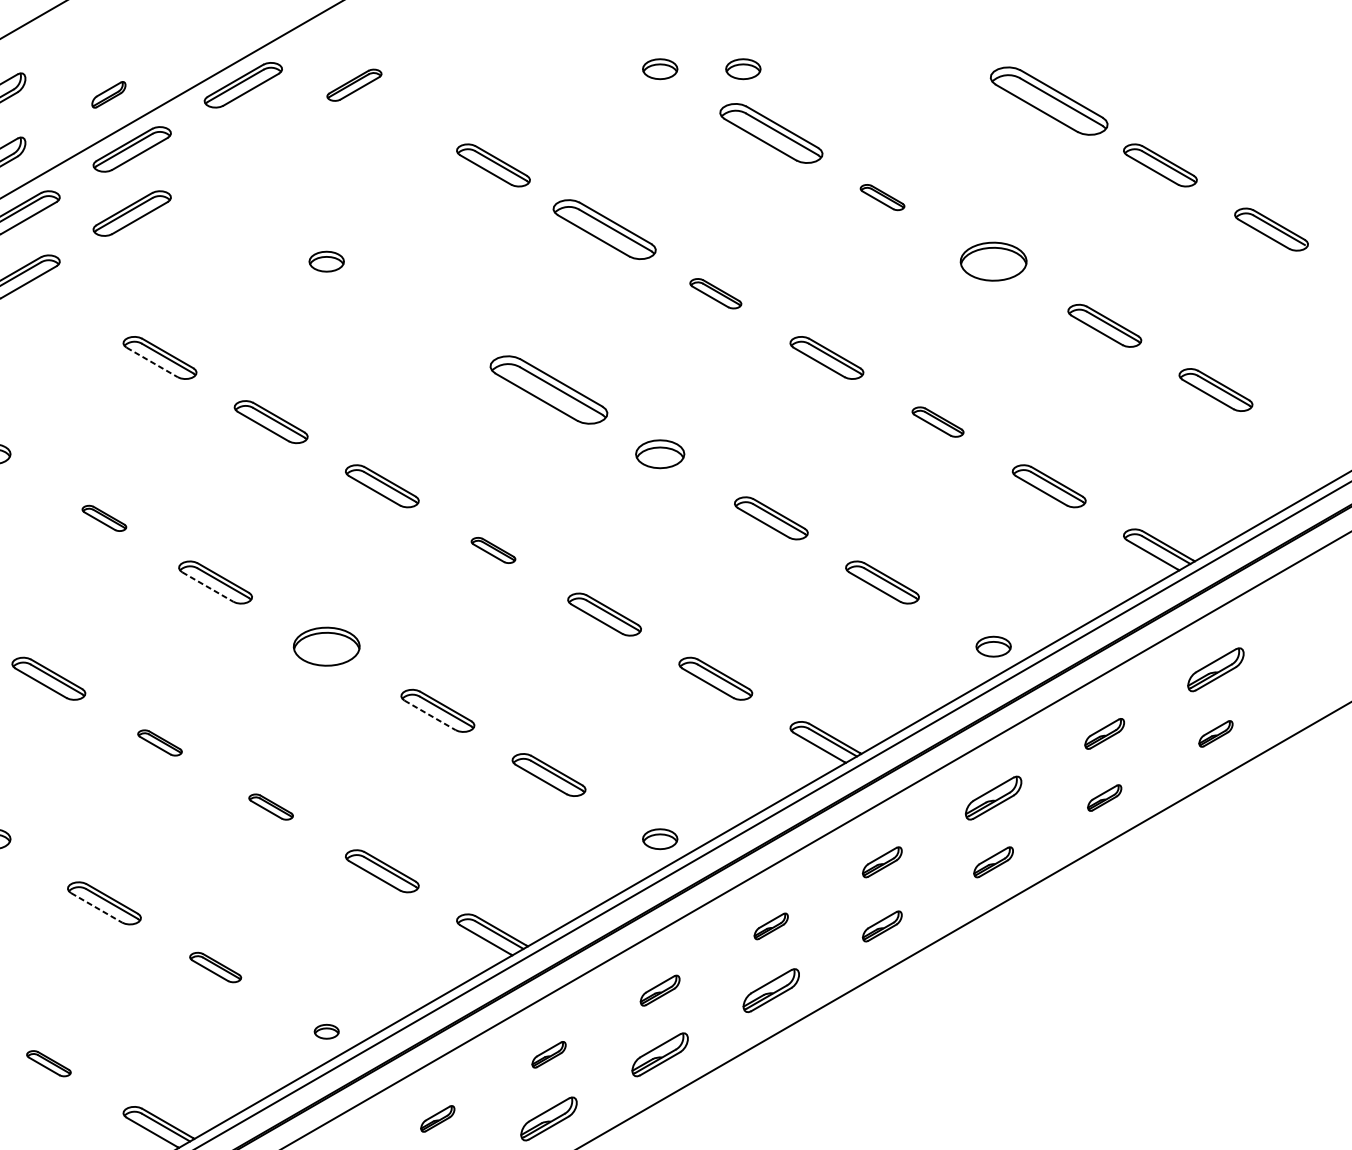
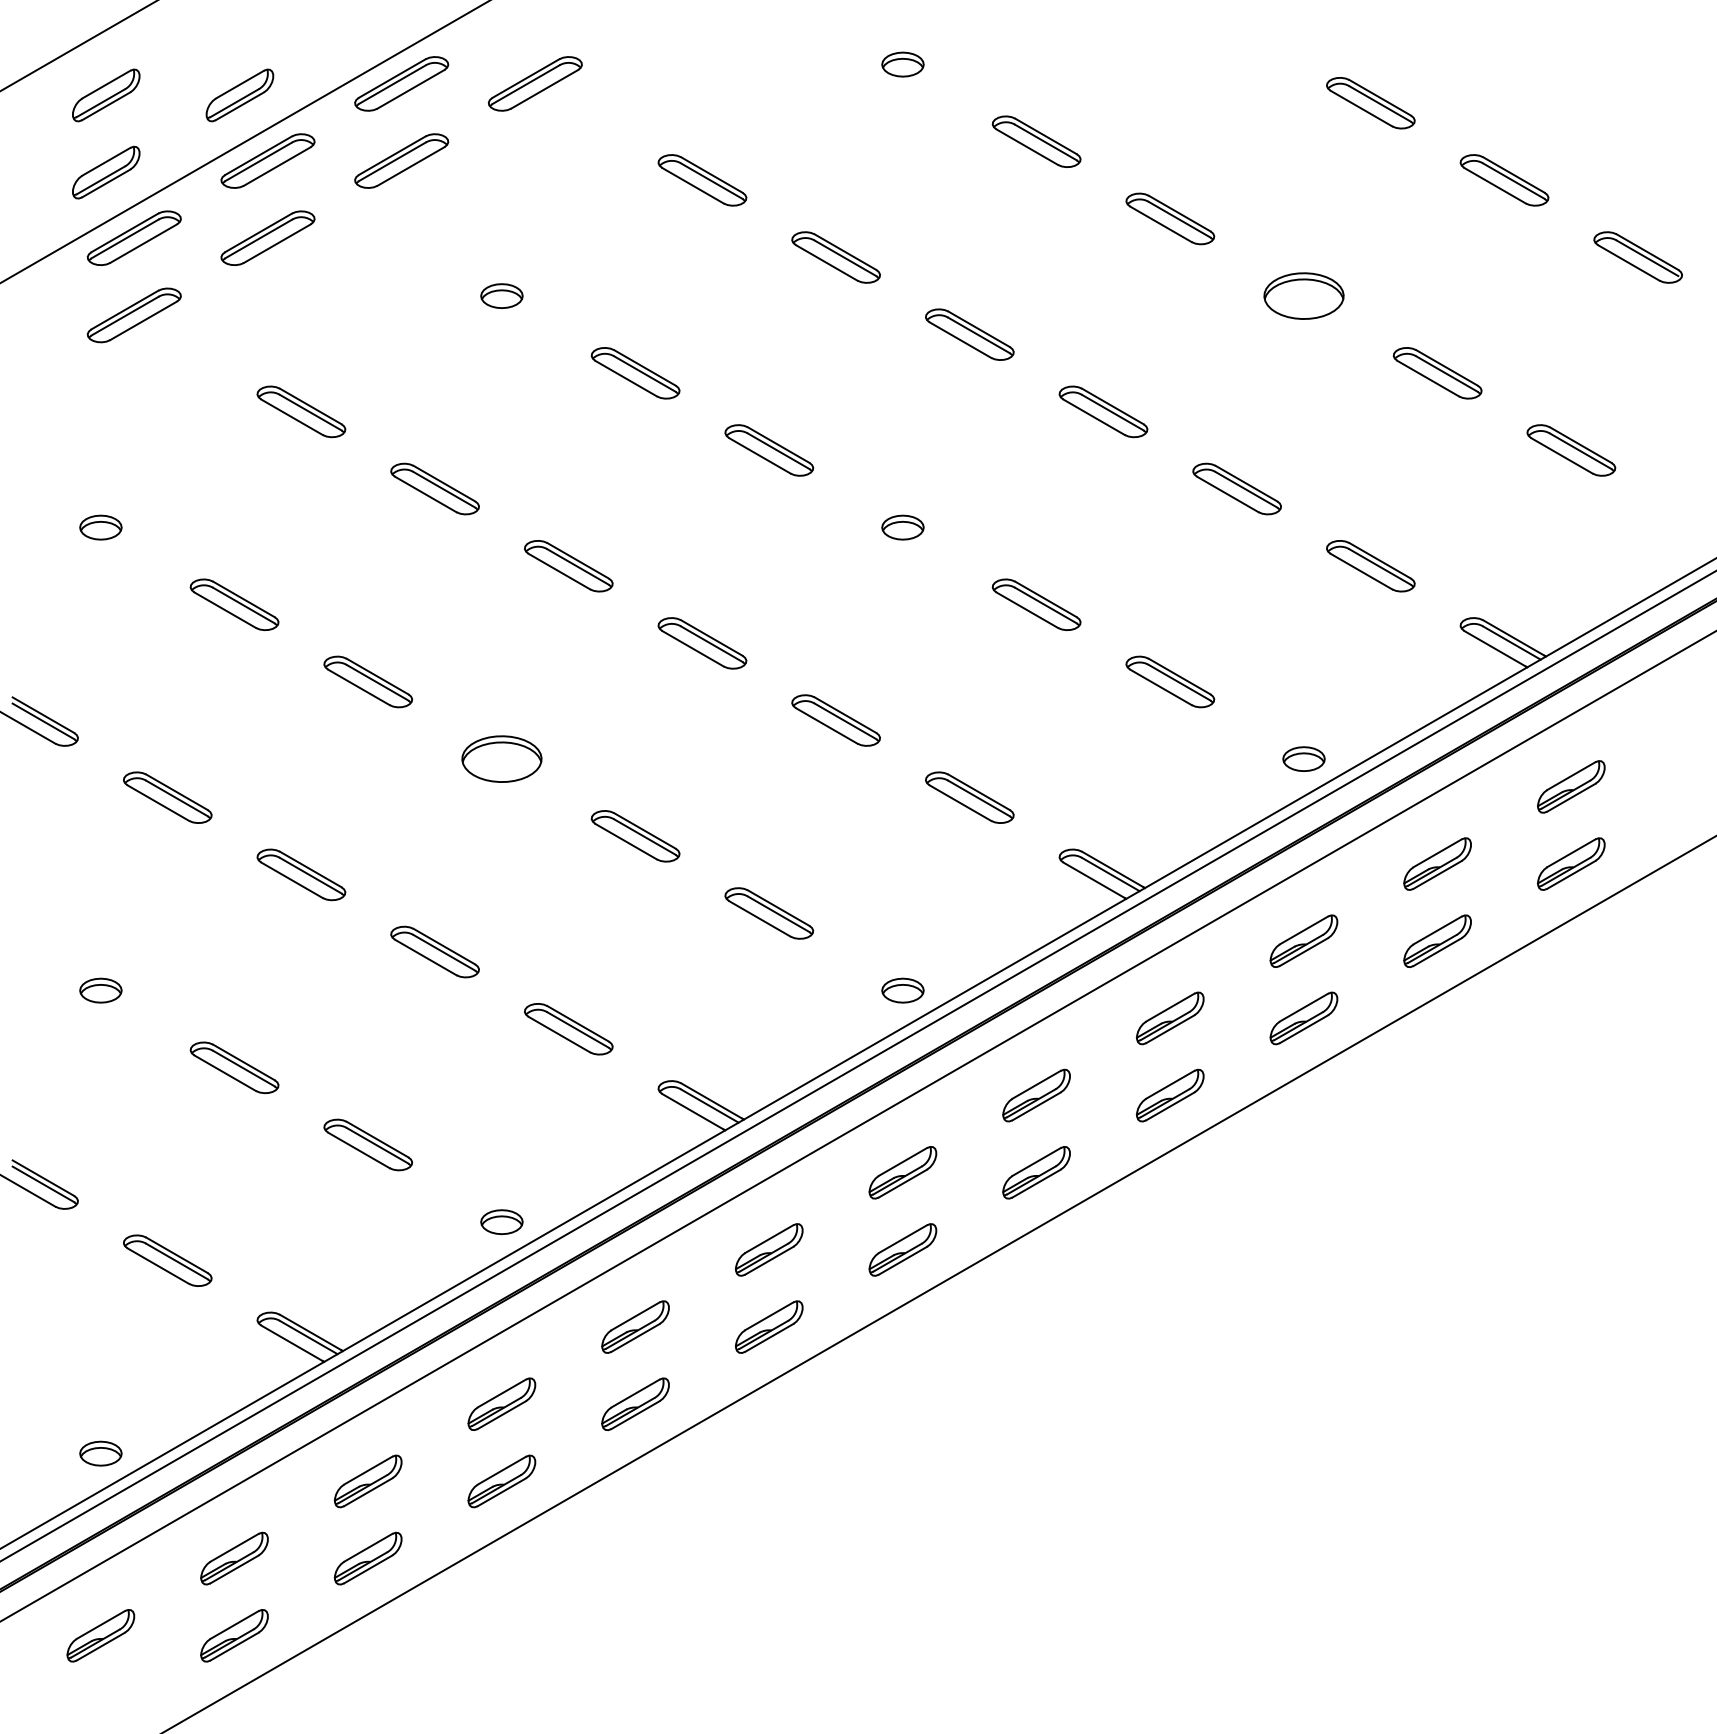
part: (742, 69) -> (1002, 64), removed
part: (353, 84) -> (534, 83), size x1.43
part: (108, 94) -> (239, 95), size x1.67
part: (1048, 101) -> (1370, 103), size x0.62
part: (771, 133) -> (1036, 141), size x0.71
part: (243, 148) -> (401, 160), added
part: (882, 197) -> (1170, 218), size x1.67
part: (604, 229) -> (835, 257), size x0.71
part: (715, 293) -> (969, 334), size x1.43
part: (437, 326) -> (635, 373), added
line: (152, 362) -> (292, 417), dashed -> solid
part: (549, 390) -> (769, 450), size x0.62
part: (937, 421) -> (1236, 488), size x1.43
part: (659, 454) -> (902, 527), size x0.71
part: (104, 518) -> (234, 604), size x1.67
part: (493, 550) -> (702, 643), size x1.67
line: (207, 587) -> (358, 687), dashed -> solid
line: (430, 715) -> (626, 841), dashed -> solid
part: (1104, 733) -> (1437, 863), size x1.43
part: (1216, 733) -> (1571, 863), size x1.67
part: (160, 742) -> (301, 874), size x1.67
part: (1104, 797) -> (1437, 940), size x1.67
part: (270, 806) -> (434, 951), size x1.67
part: (881, 862) -> (1169, 1018), size x1.43
part: (993, 862) -> (1303, 1018), size x1.43
line: (96, 908) -> (225, 1073), dashed -> solid
part: (771, 926) -> (1036, 1095), size x1.67
part: (881, 926) -> (1169, 1095), size x1.43
part: (215, 967) -> (368, 1144), size x1.43
part: (659, 990) -> (902, 1172), size x1.43
part: (326, 1031) -> (501, 1222), size x1.43
part: (549, 1054) -> (769, 1249), size x1.67
part: (48, 1063) -> (167, 1260), size x1.67
part: (437, 1118) -> (635, 1326), size x1.67

